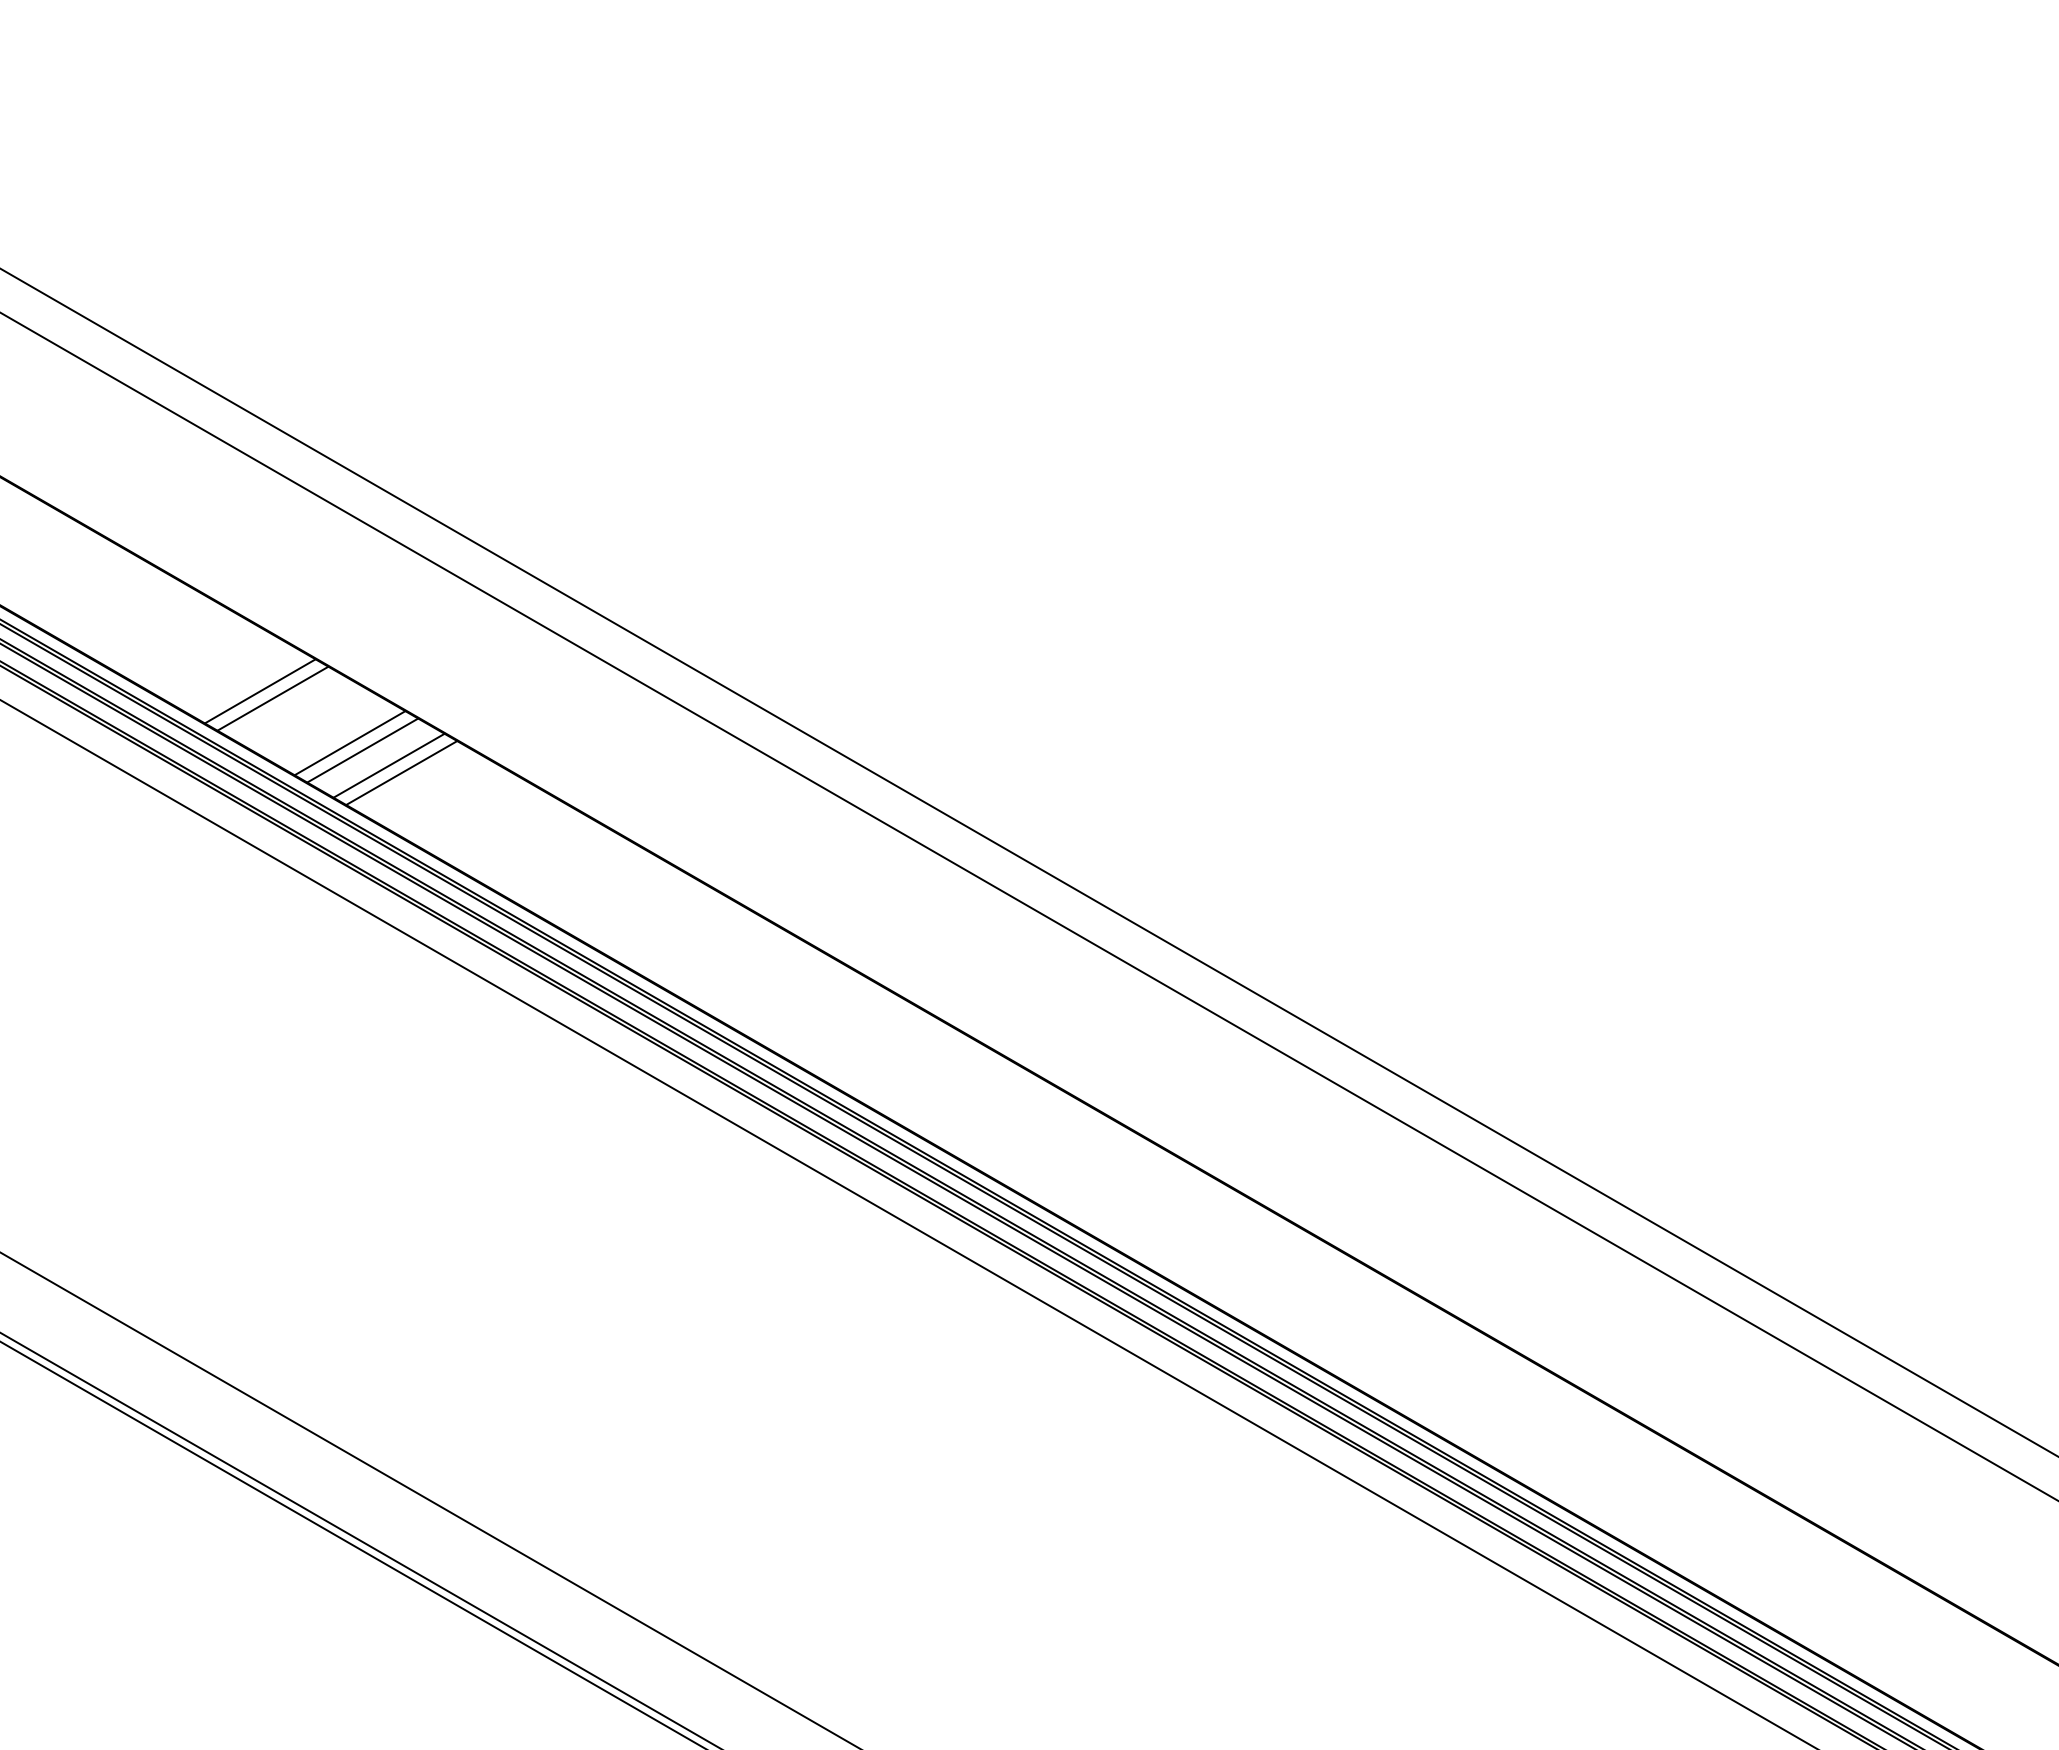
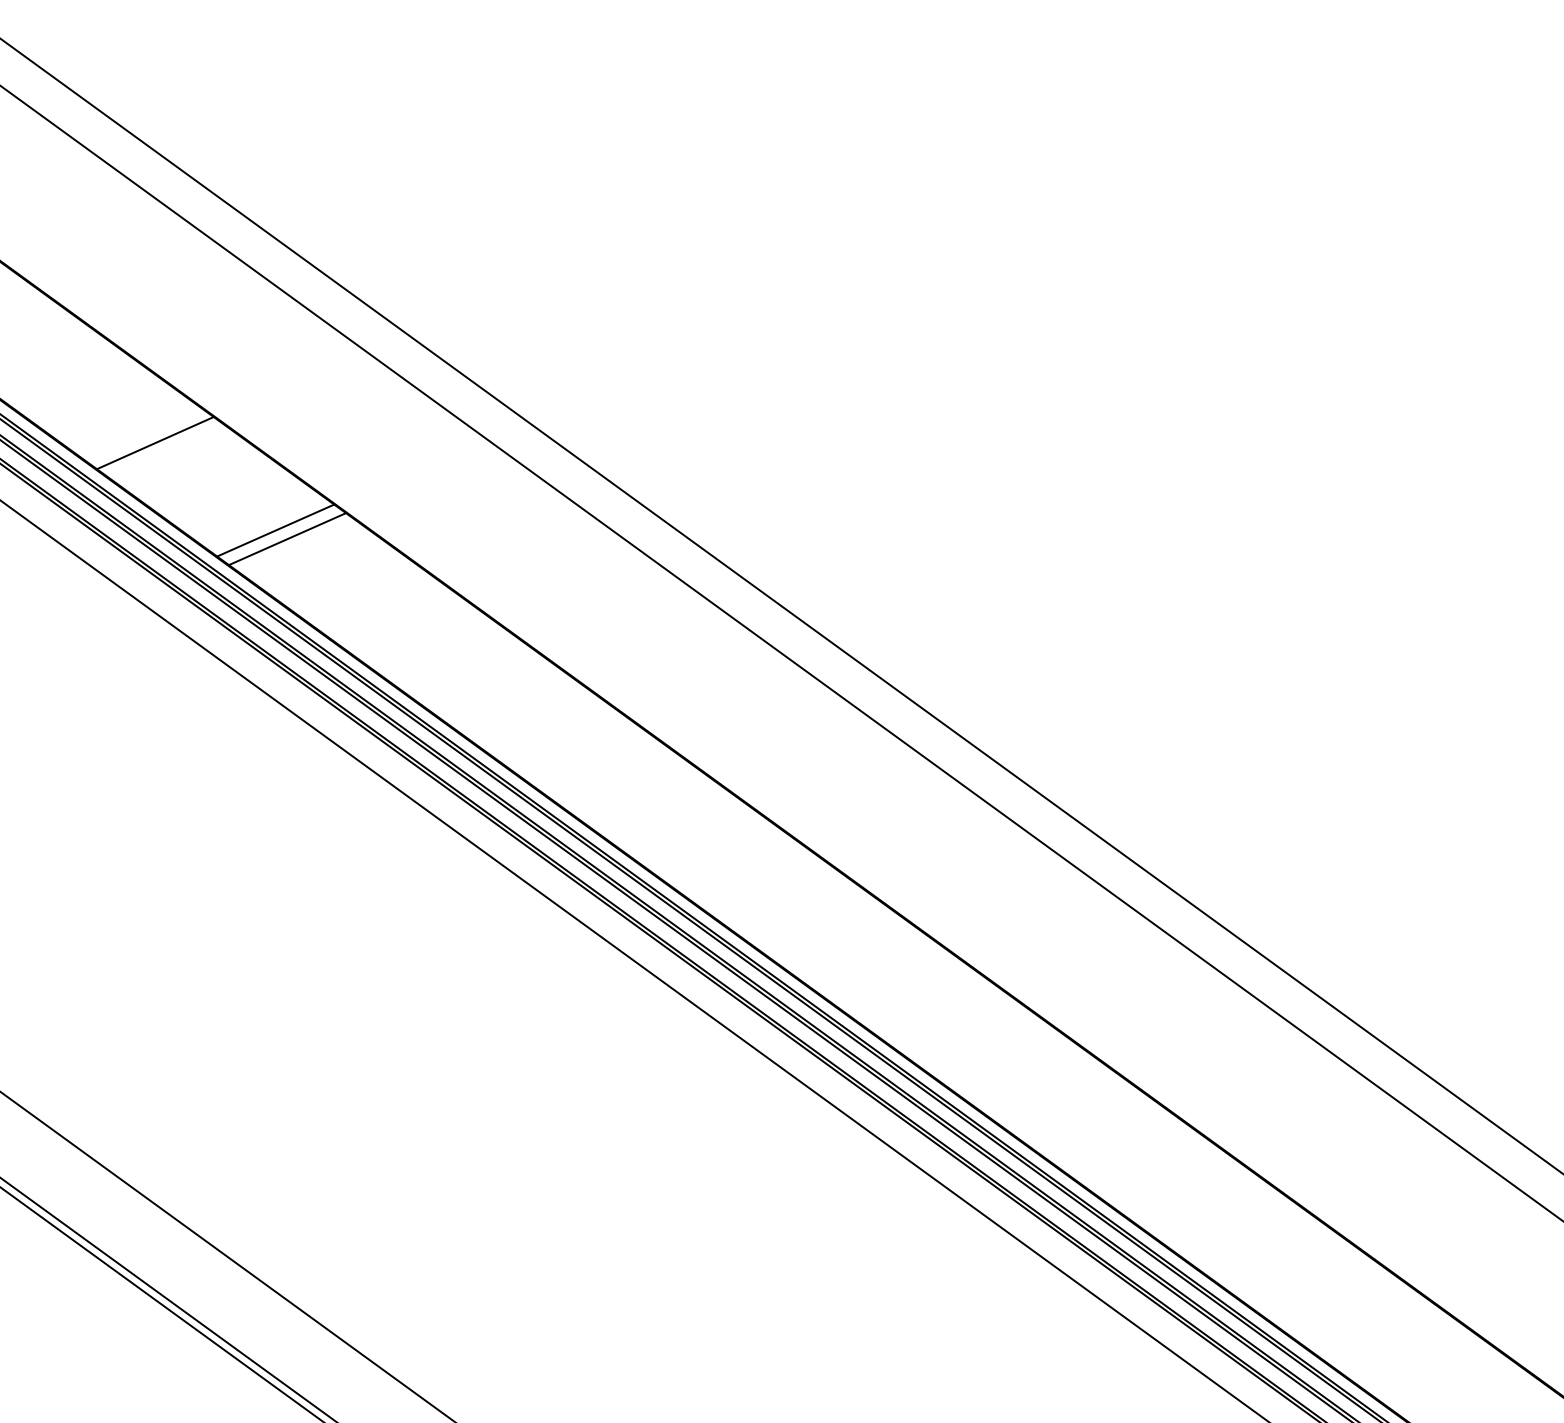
line: (272, 698) -> (166, 451), removed
line: (349, 743) -> (238, 504), removed
line: (362, 750) -> (250, 512), removed

